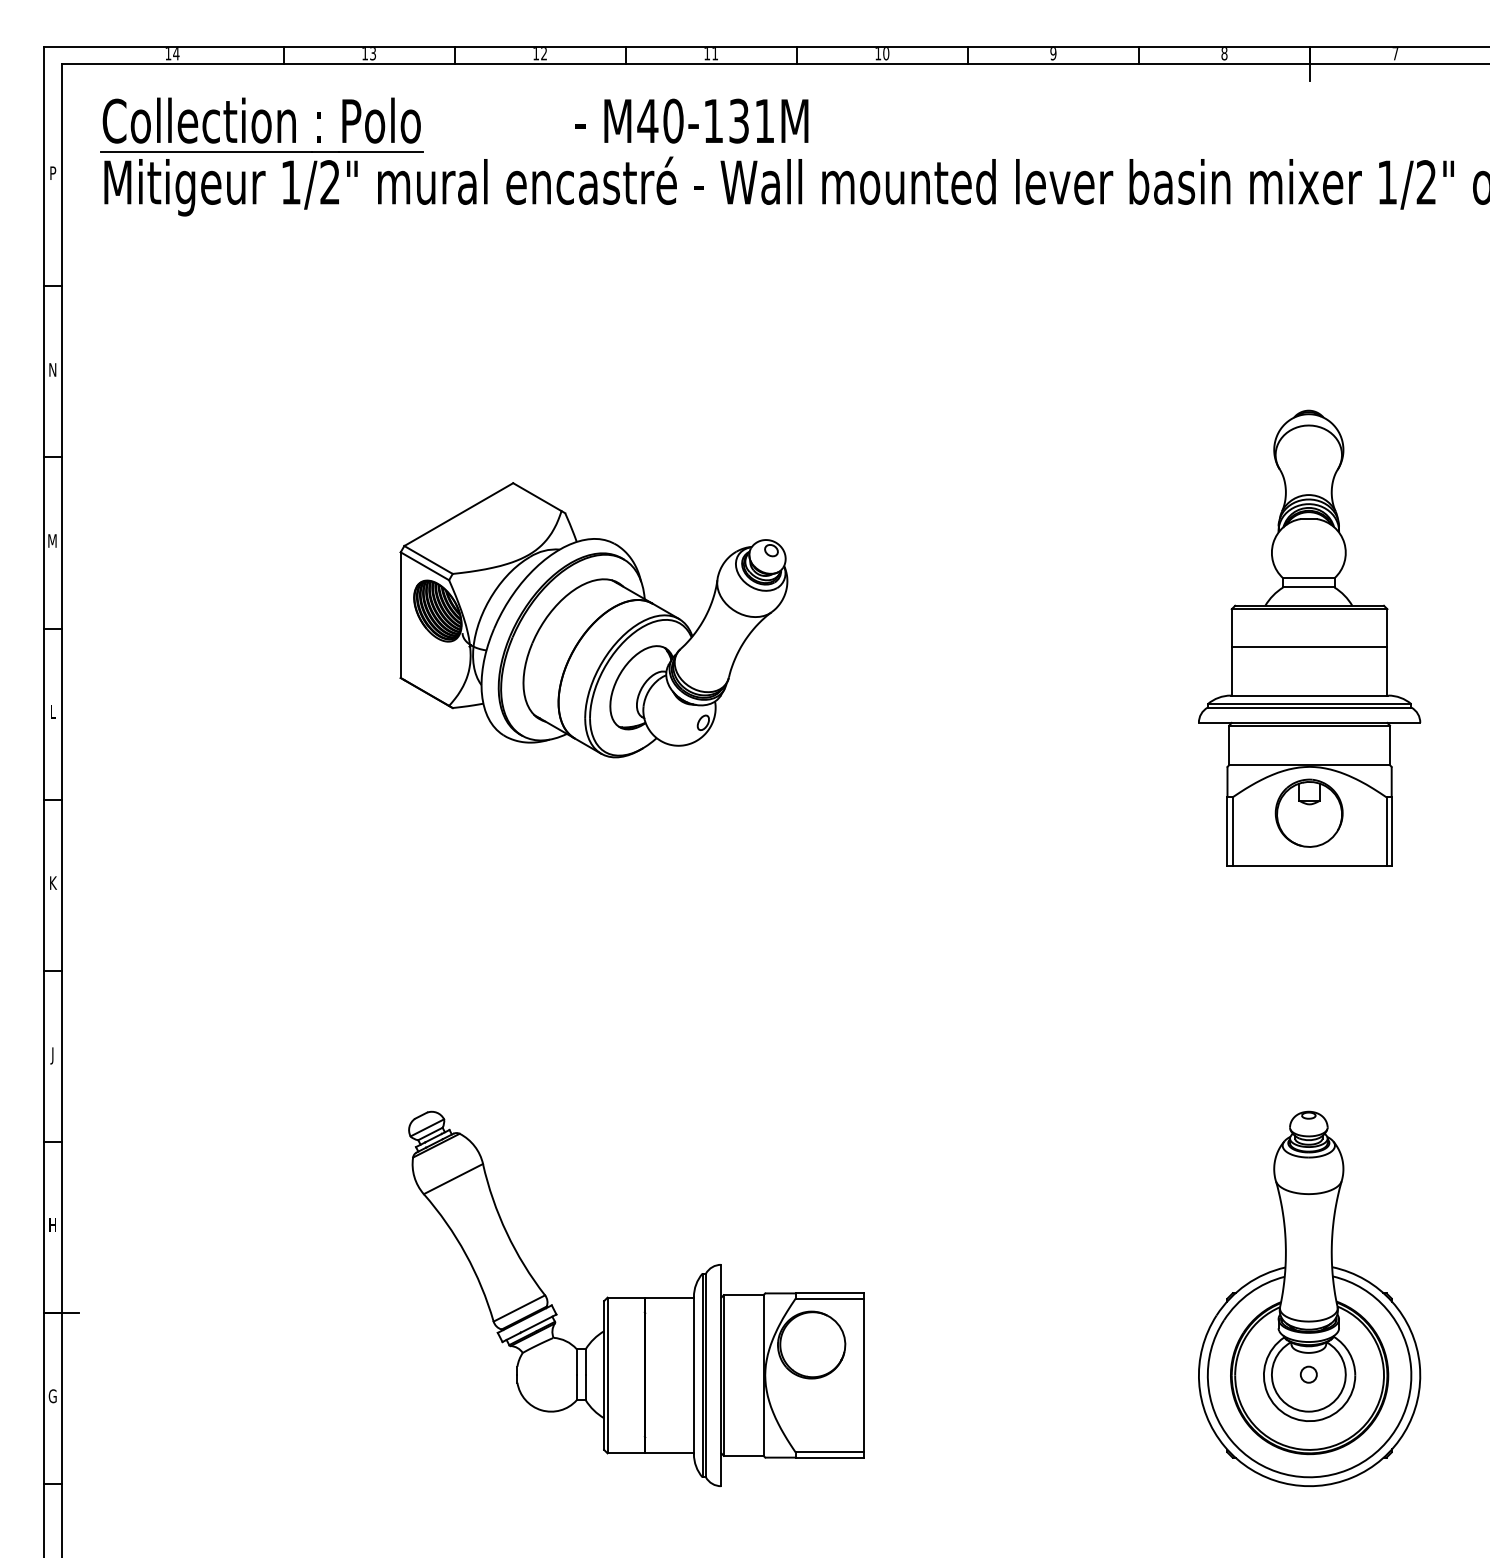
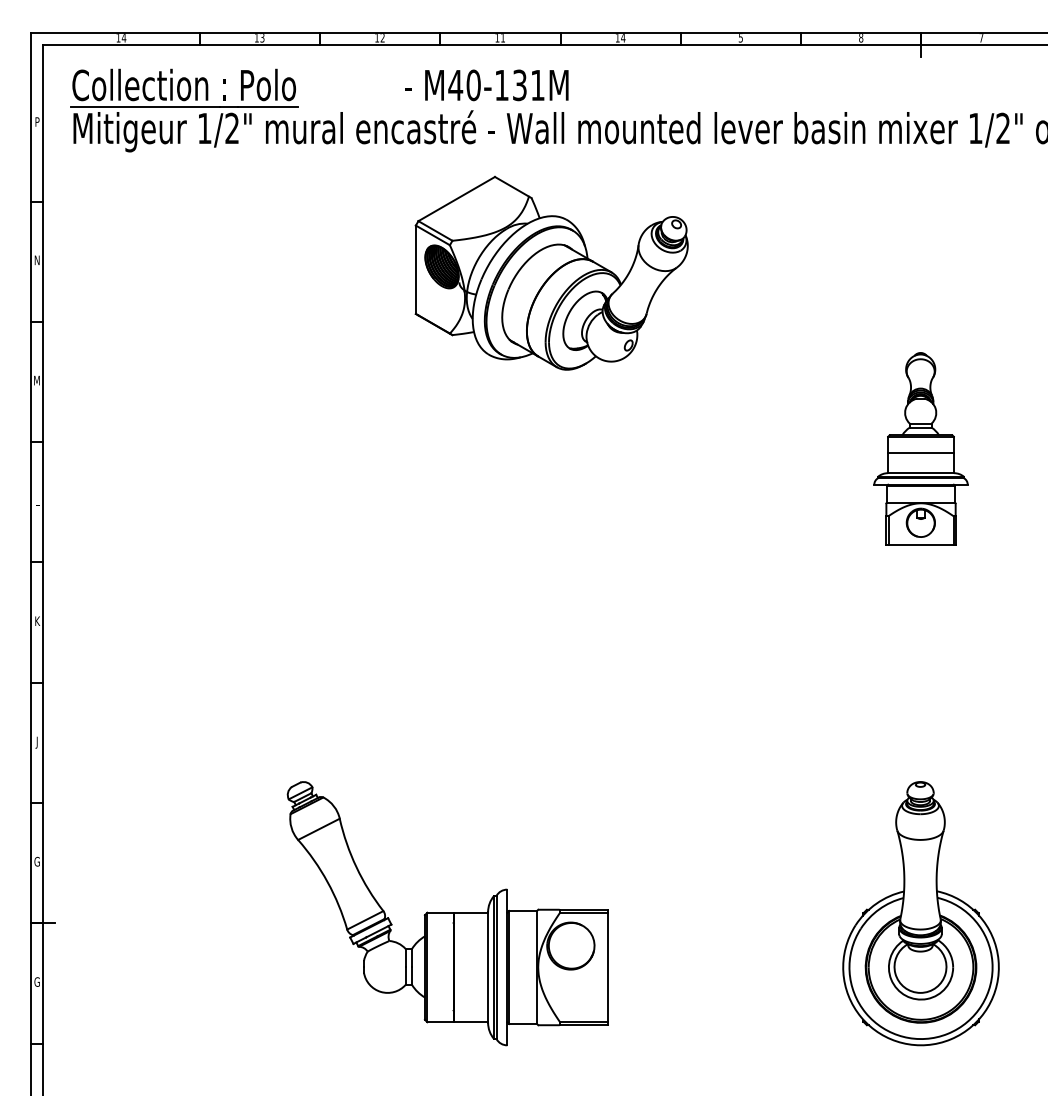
text: (886, 54) -> (623, 38), 10 -> 14
text: (1052, 54) -> (740, 38), 9 -> 5
part: (593, 619) -> (551, 272), moved
part: (1308, 637) -> (920, 448), size x0.6
text: (51, 1224) -> (36, 861), H -> G
circle: (1308, 1374) -> (920, 966), removed

